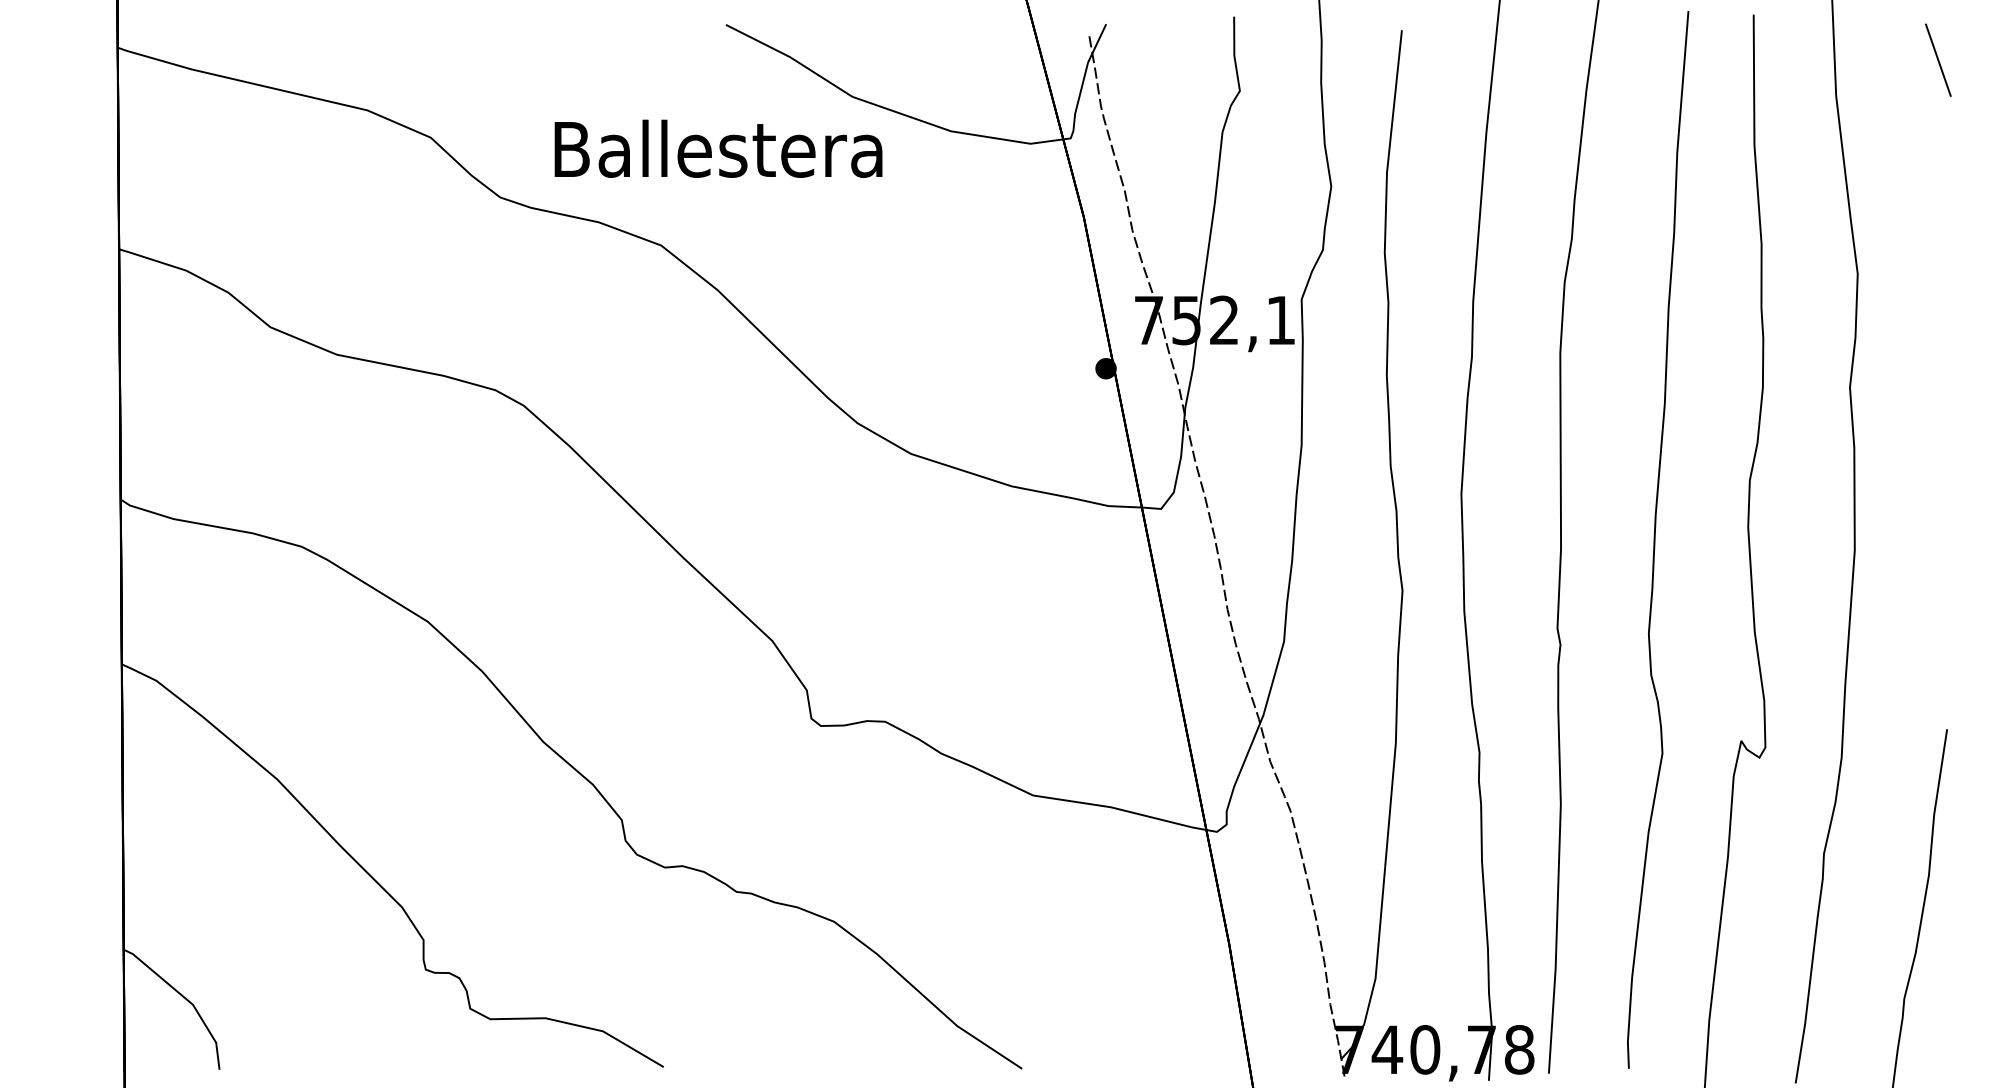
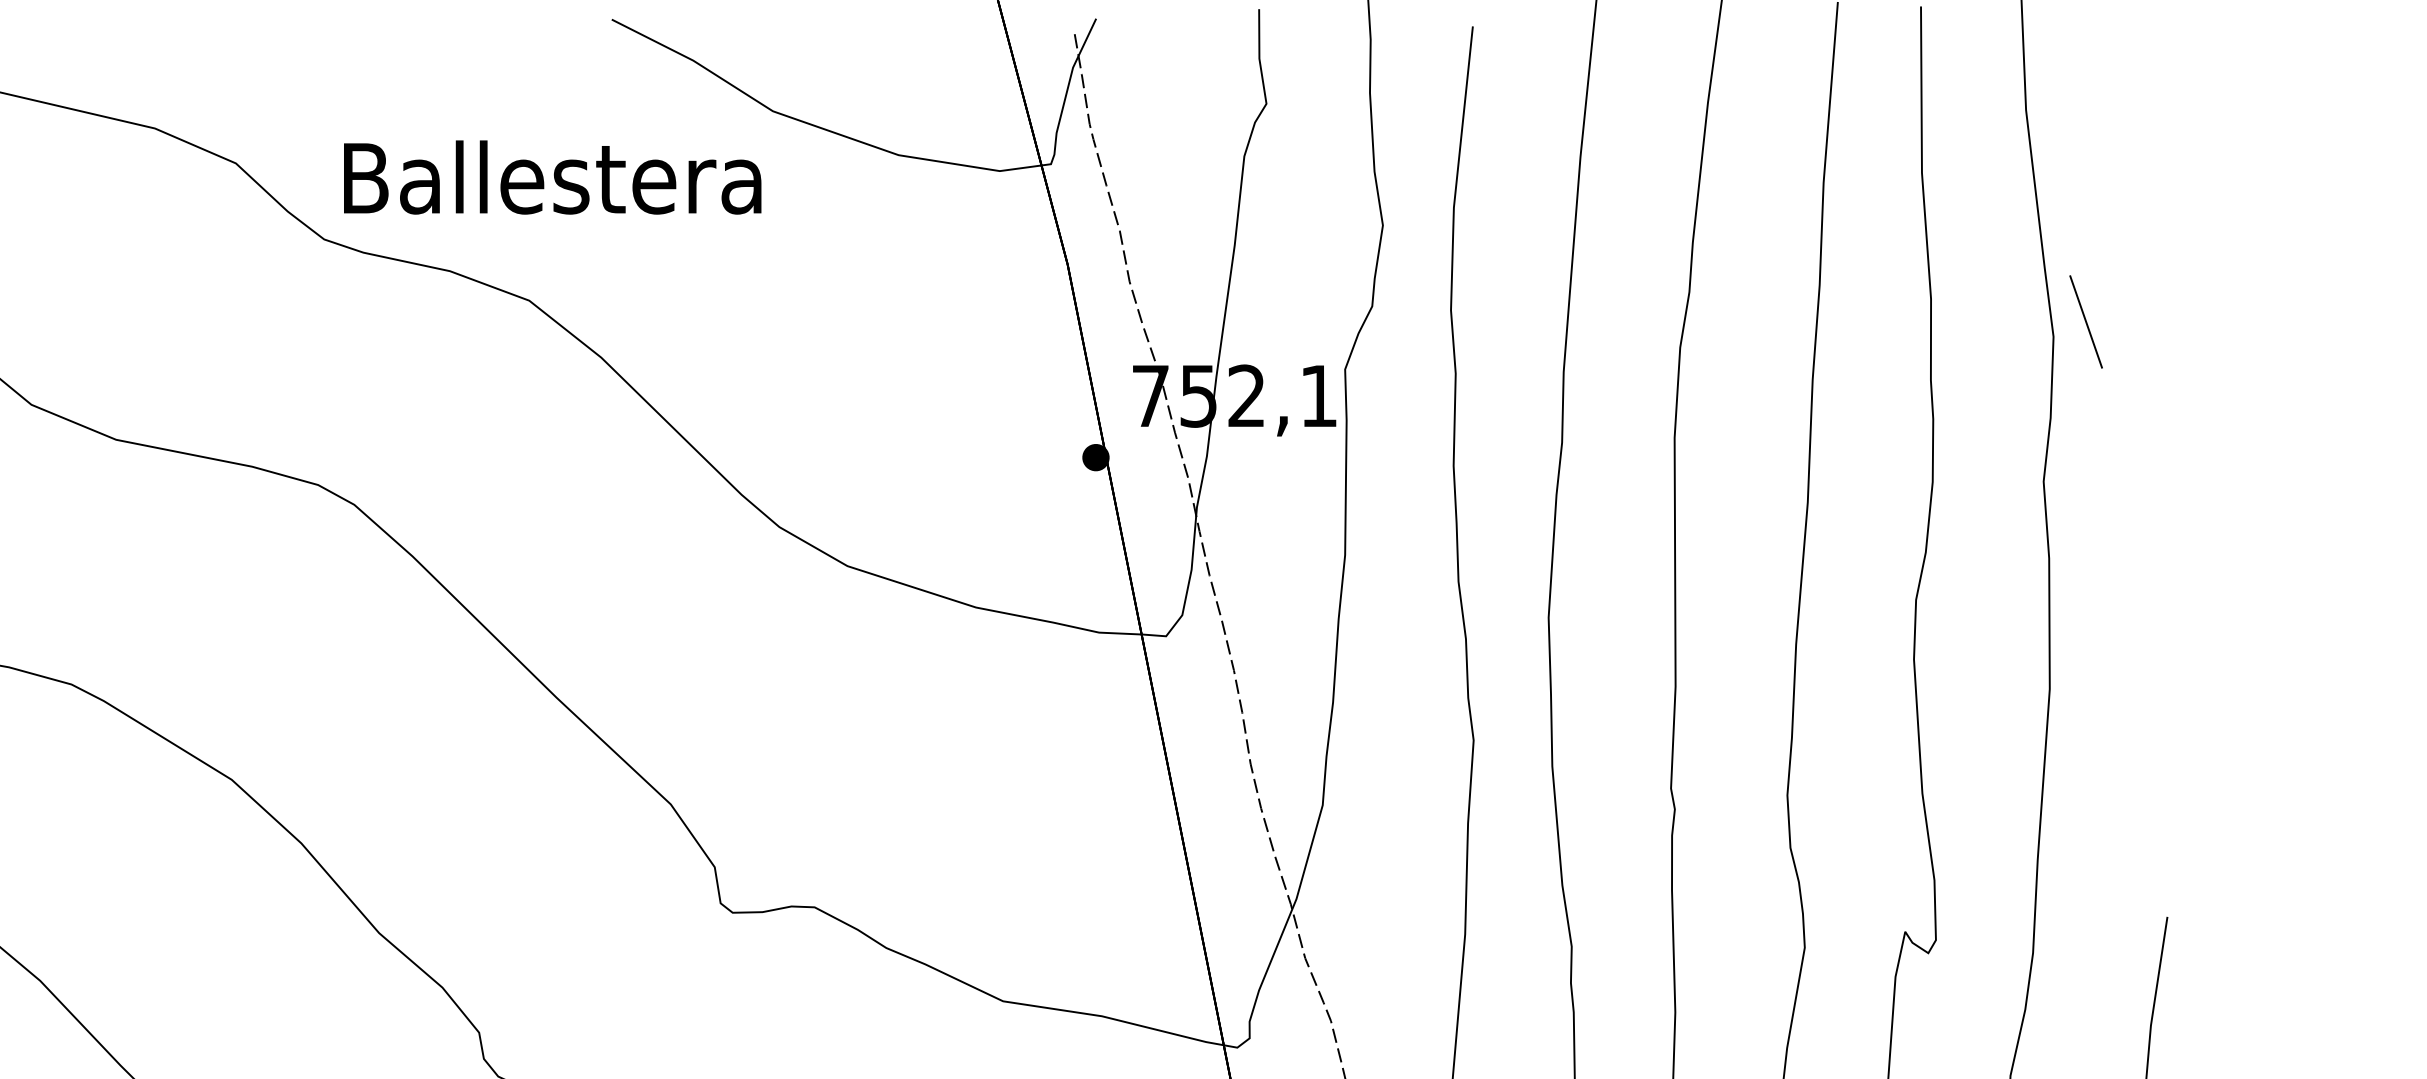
line: (1938, 59) -> (2086, 321), moved
text: (718, 148) -> (552, 177), moved

